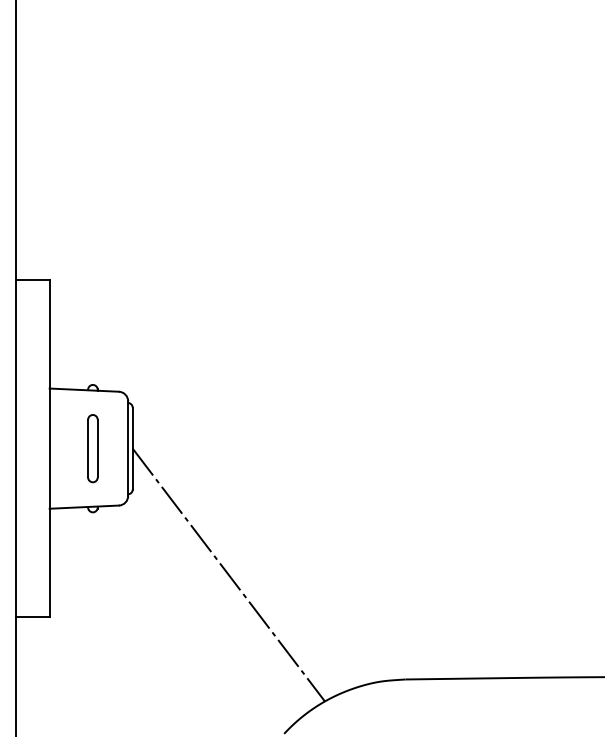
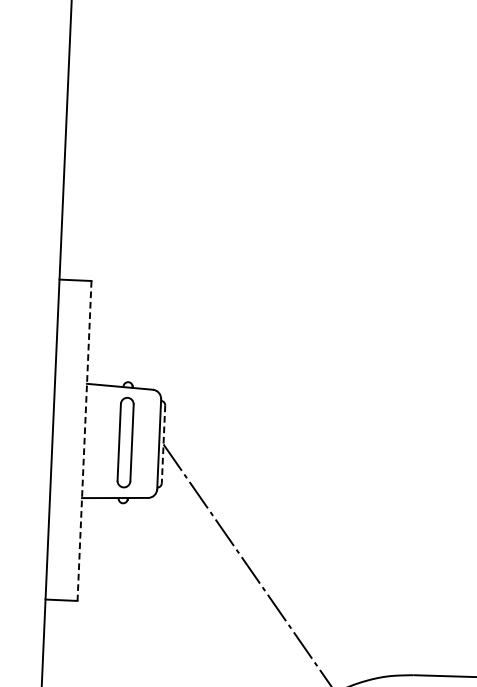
part: (92, 448) -> (125, 442), size x1.4
line: (132, 448) -> (163, 444), solid -> dashed
line: (49, 449) -> (84, 441), solid -> dashed

